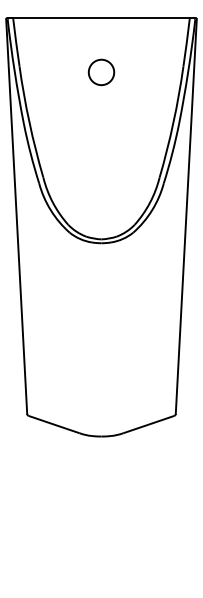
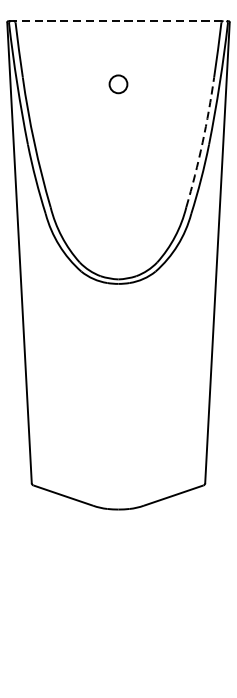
line: (101, 17) -> (118, 20), solid -> dashed
circle: (101, 71) -> (118, 83), size x0.6
arc: (173, 122) -> (202, 142), solid -> dashed

